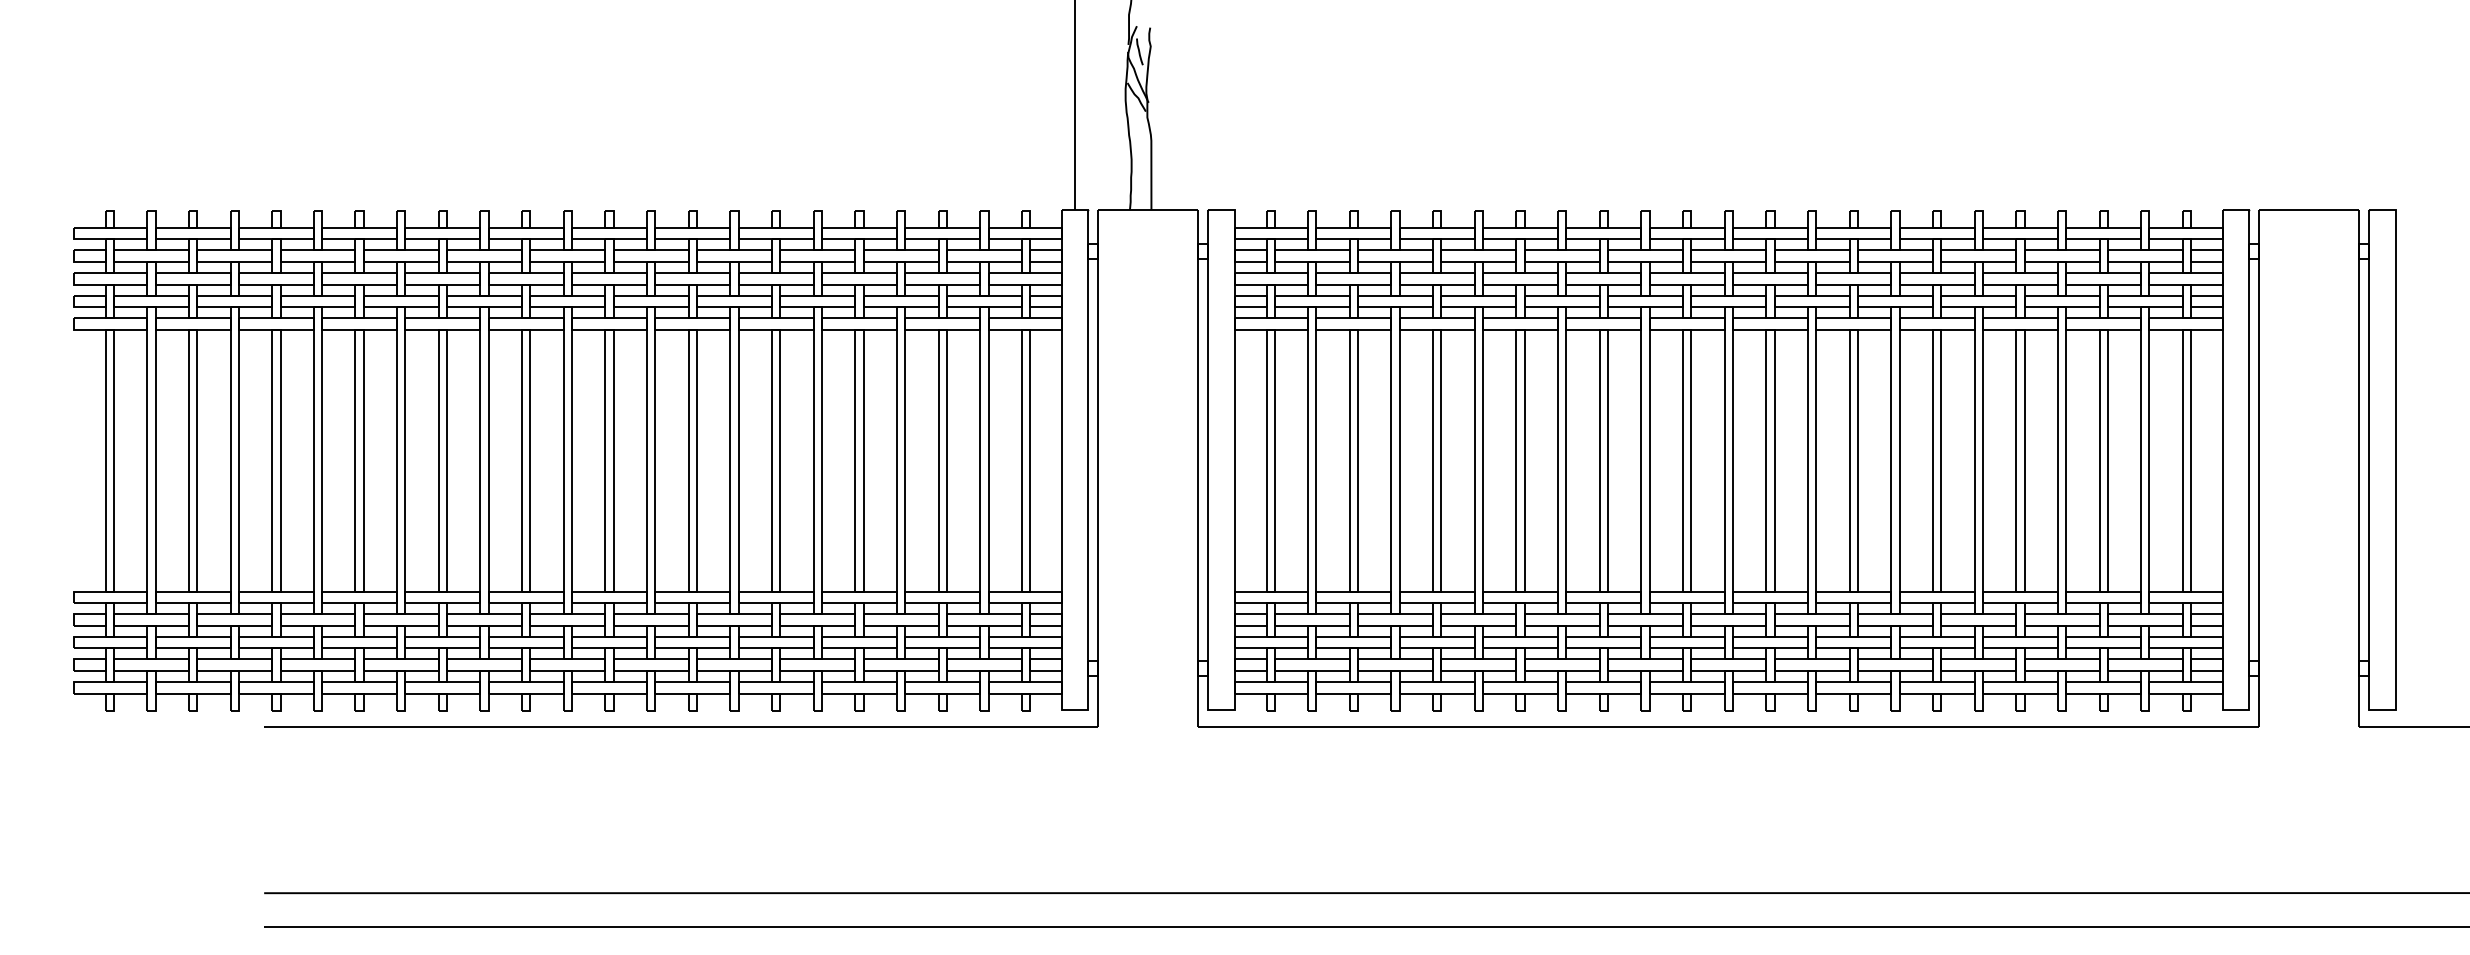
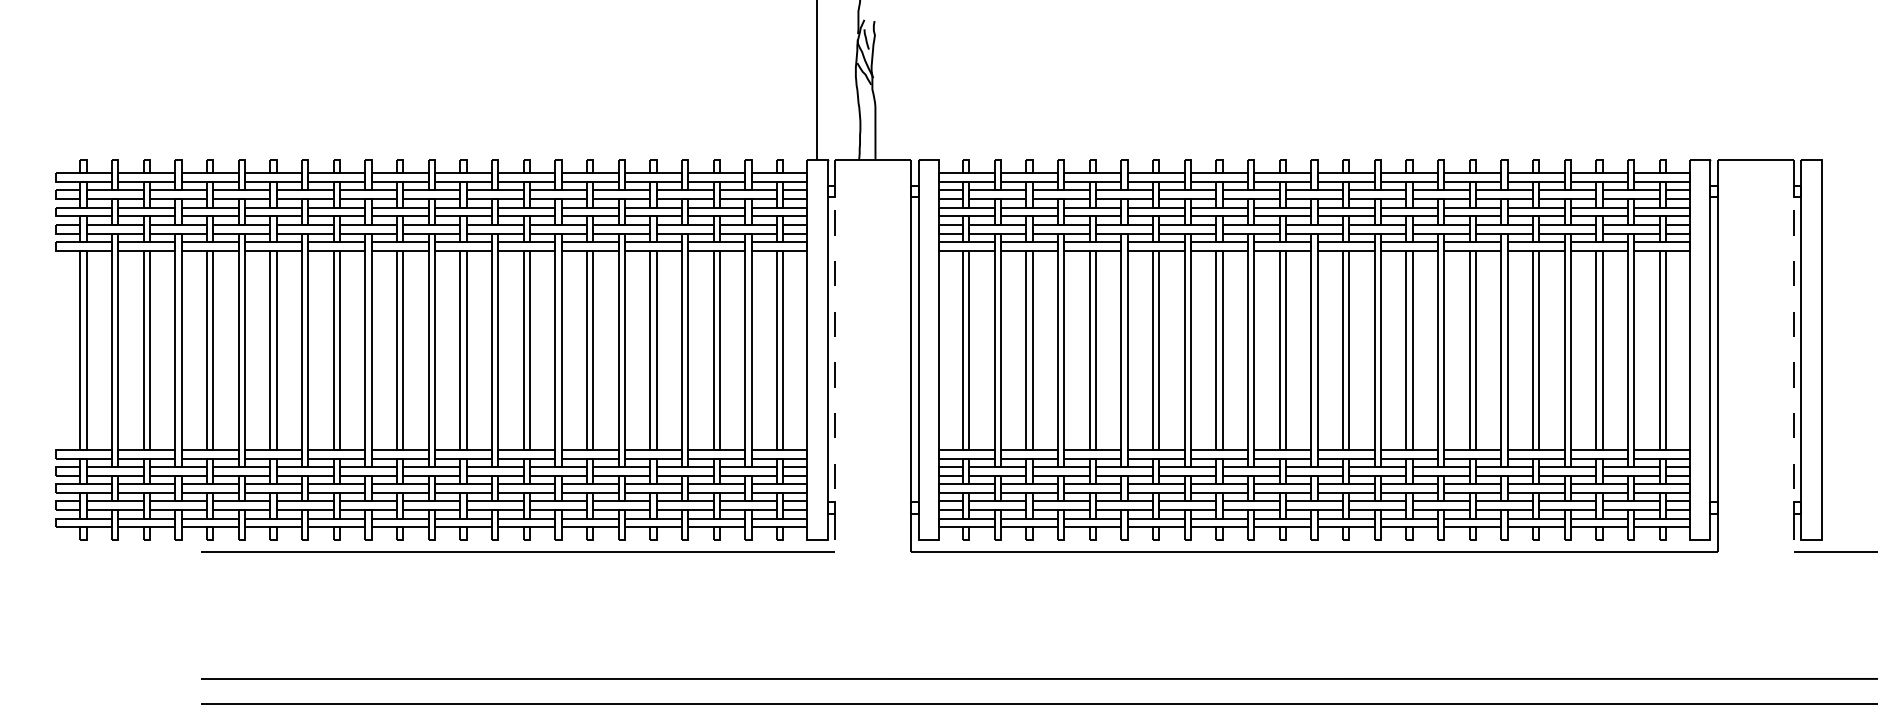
line: (1098, 468) -> (835, 356), solid -> dashed
line: (2359, 468) -> (1793, 356), solid -> dashed

